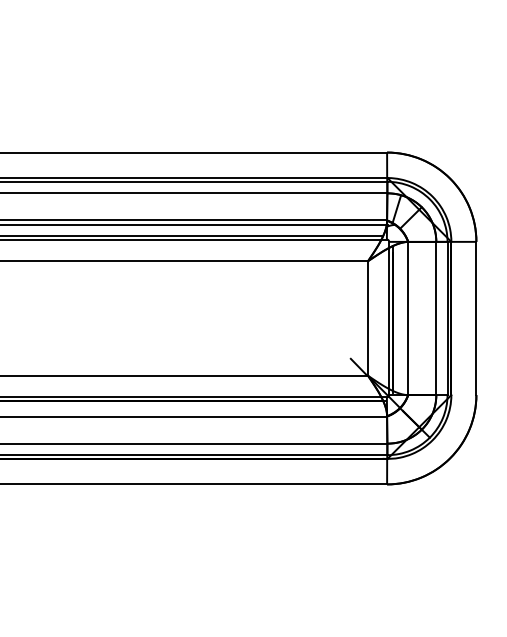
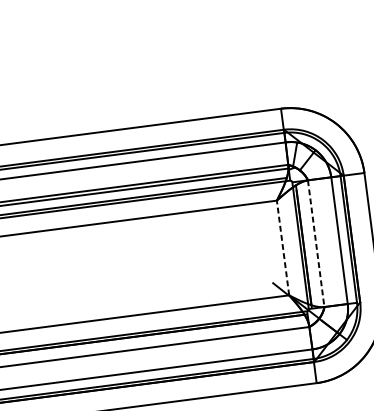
line: (368, 318) -> (283, 247), solid -> dashed
line: (408, 318) -> (316, 243), solid -> dashed

